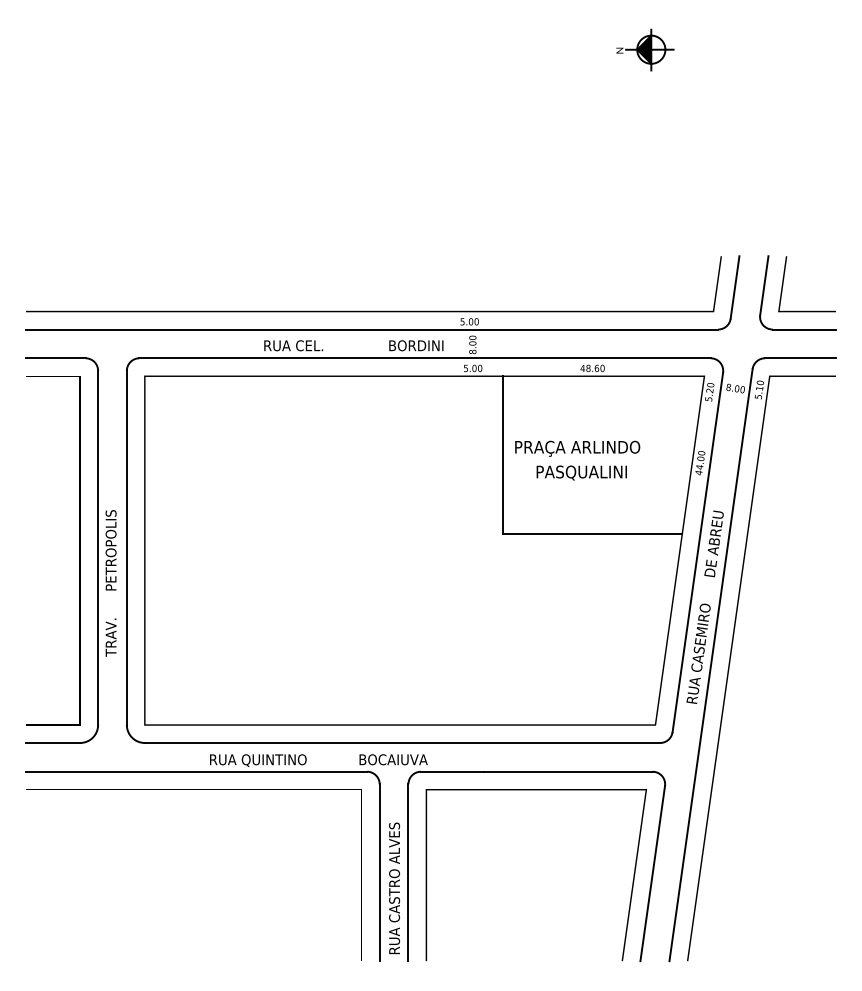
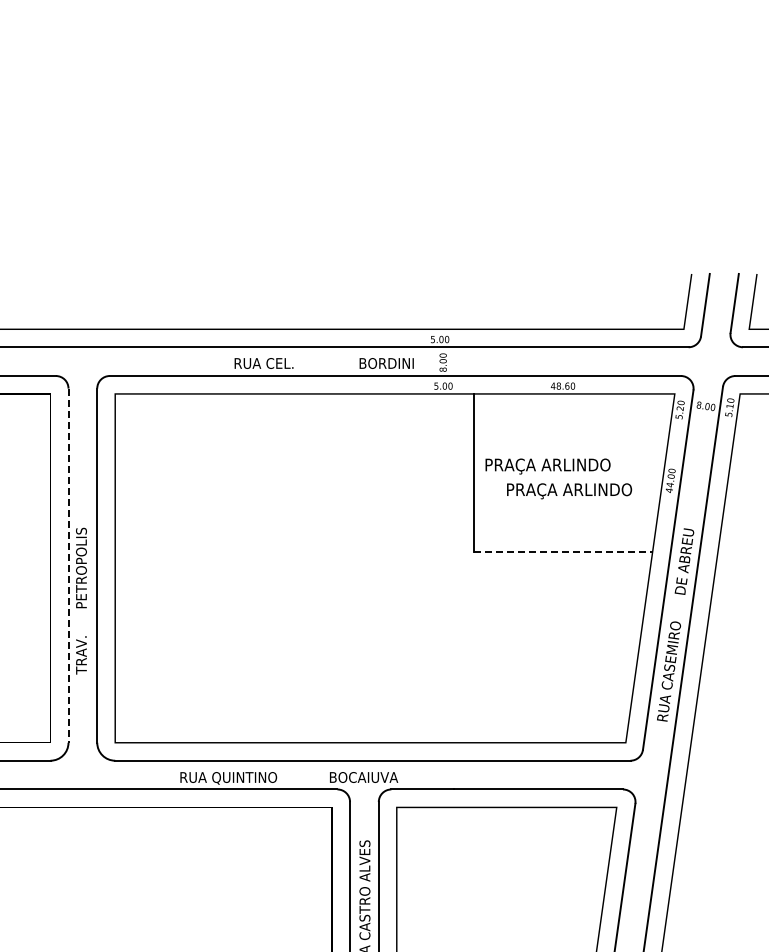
part: (645, 49) -> (615, 67), removed
text: (602, 473) -> (572, 491), PASQUALINI -> PRAÇA ARLINDO
line: (593, 534) -> (563, 552), solid -> dashed
line: (98, 548) -> (68, 566), solid -> dashed

